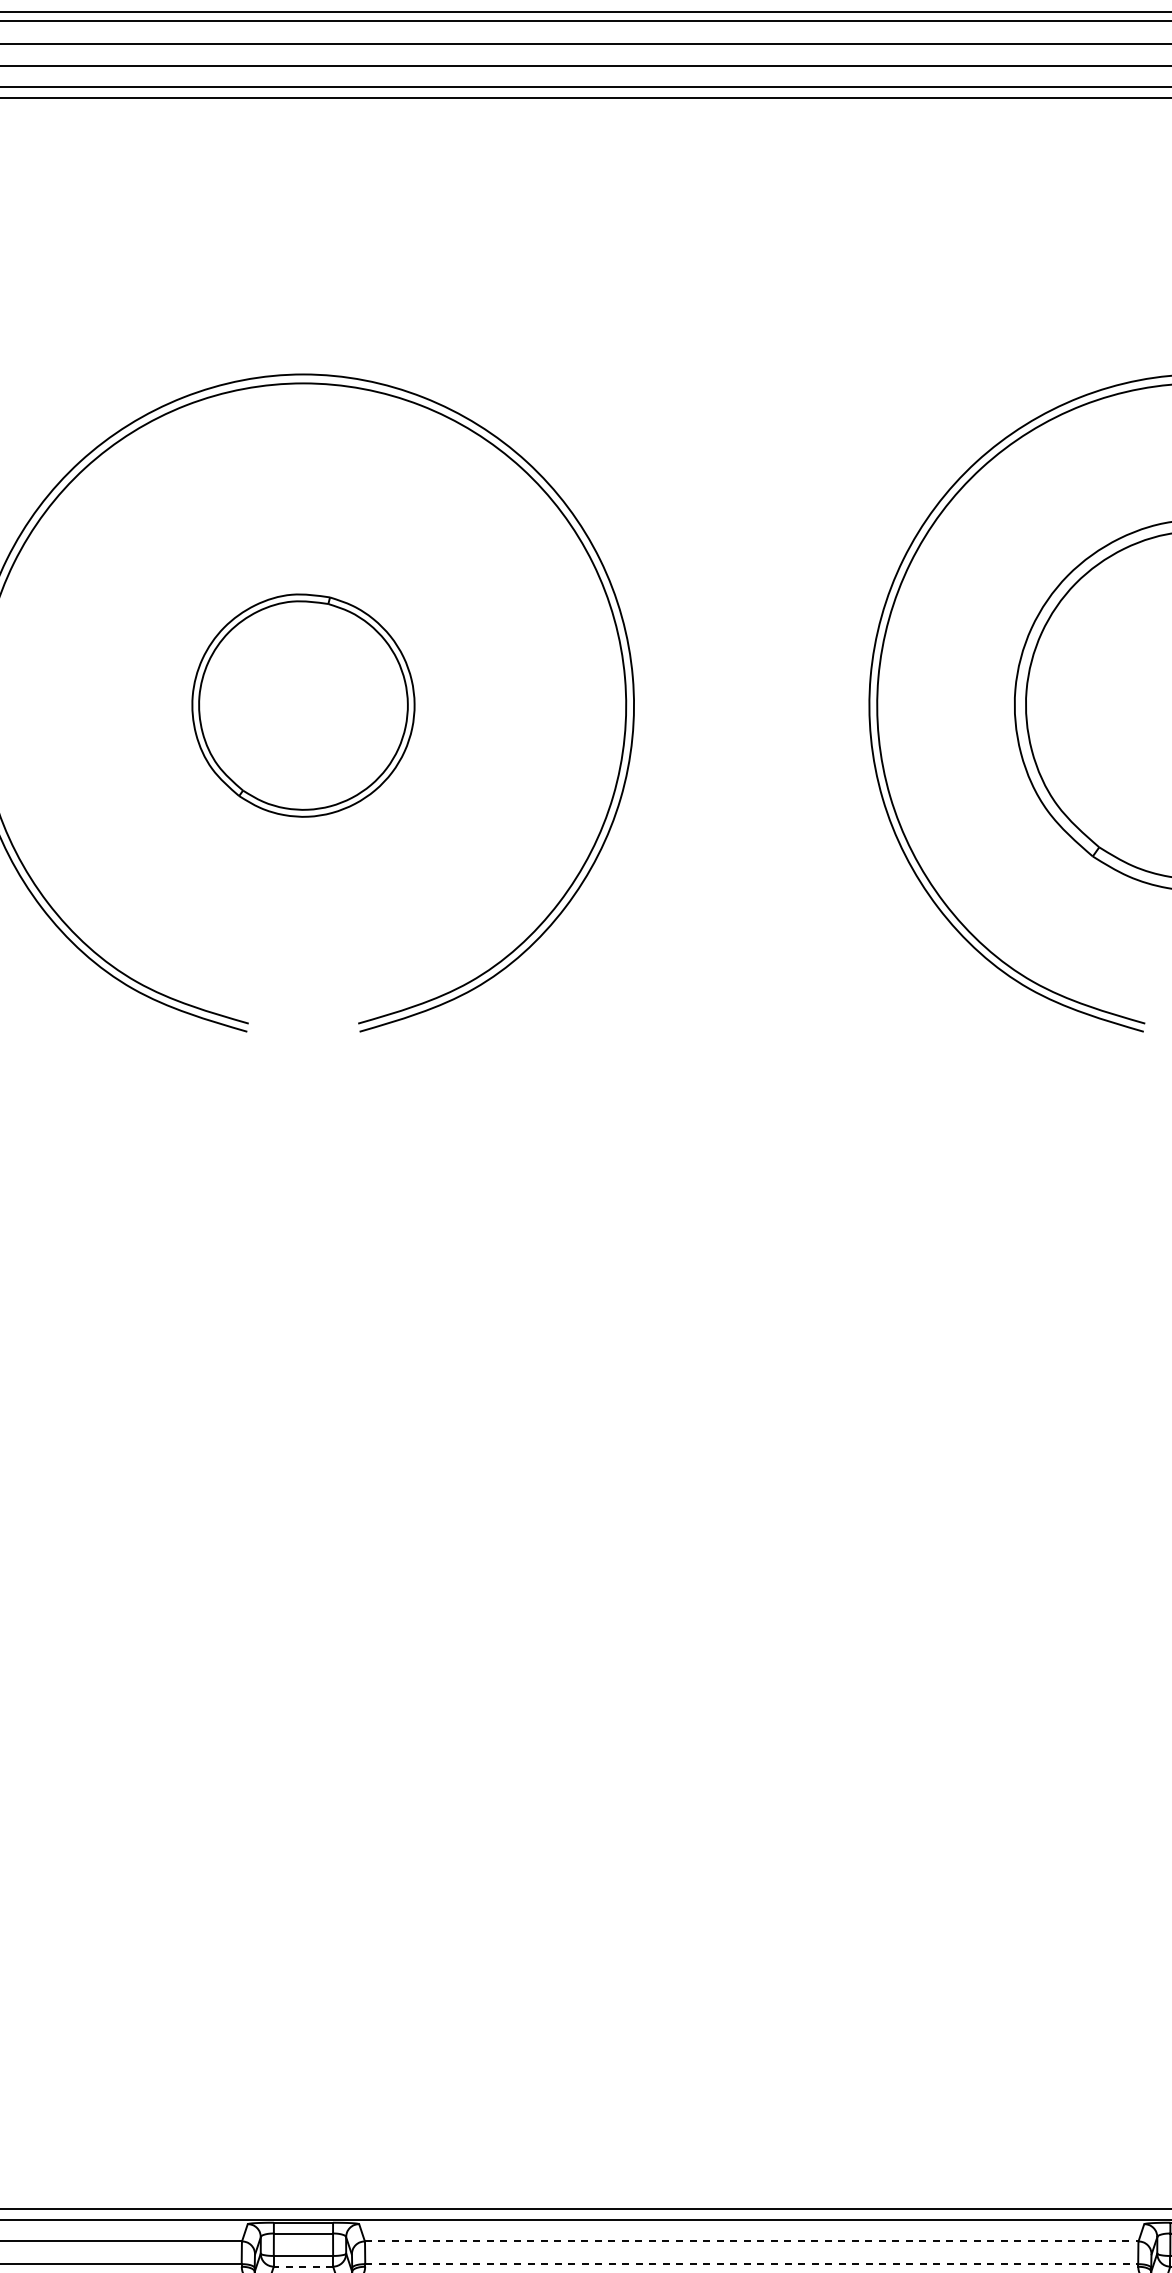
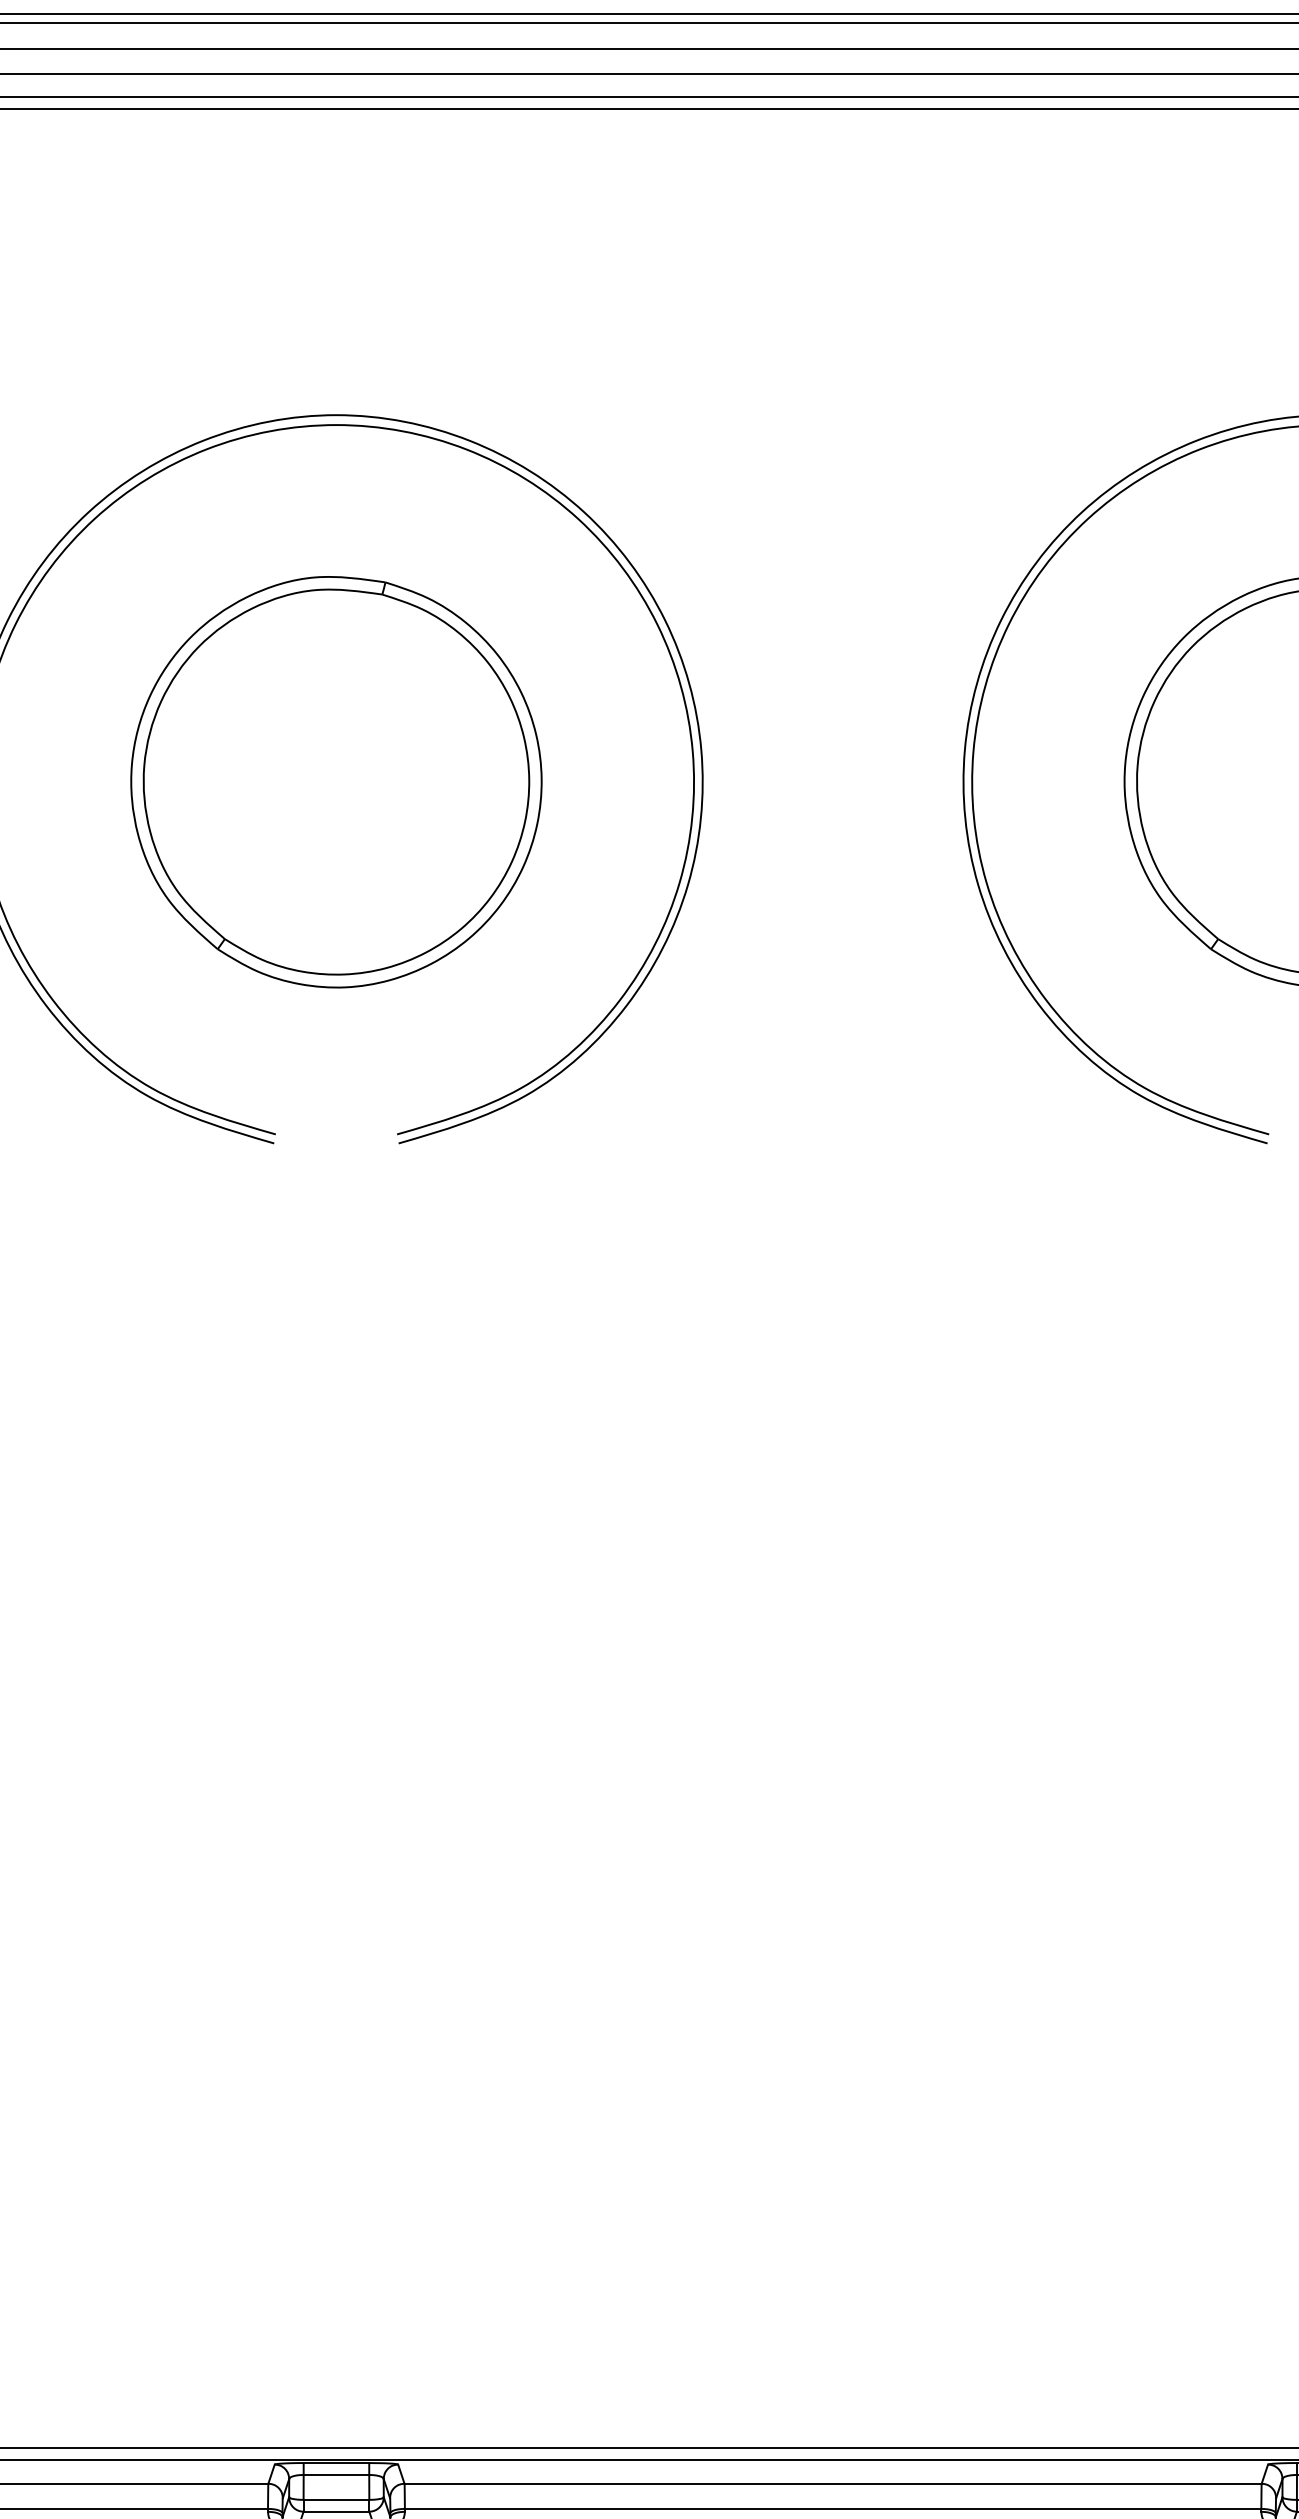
part: (303, 705) -> (336, 781), size x1.67
line: (751, 2241) -> (832, 2483), dashed -> solid
line: (752, 2264) -> (833, 2509), dashed -> solid
line: (303, 2266) -> (336, 2511), dashed -> solid

